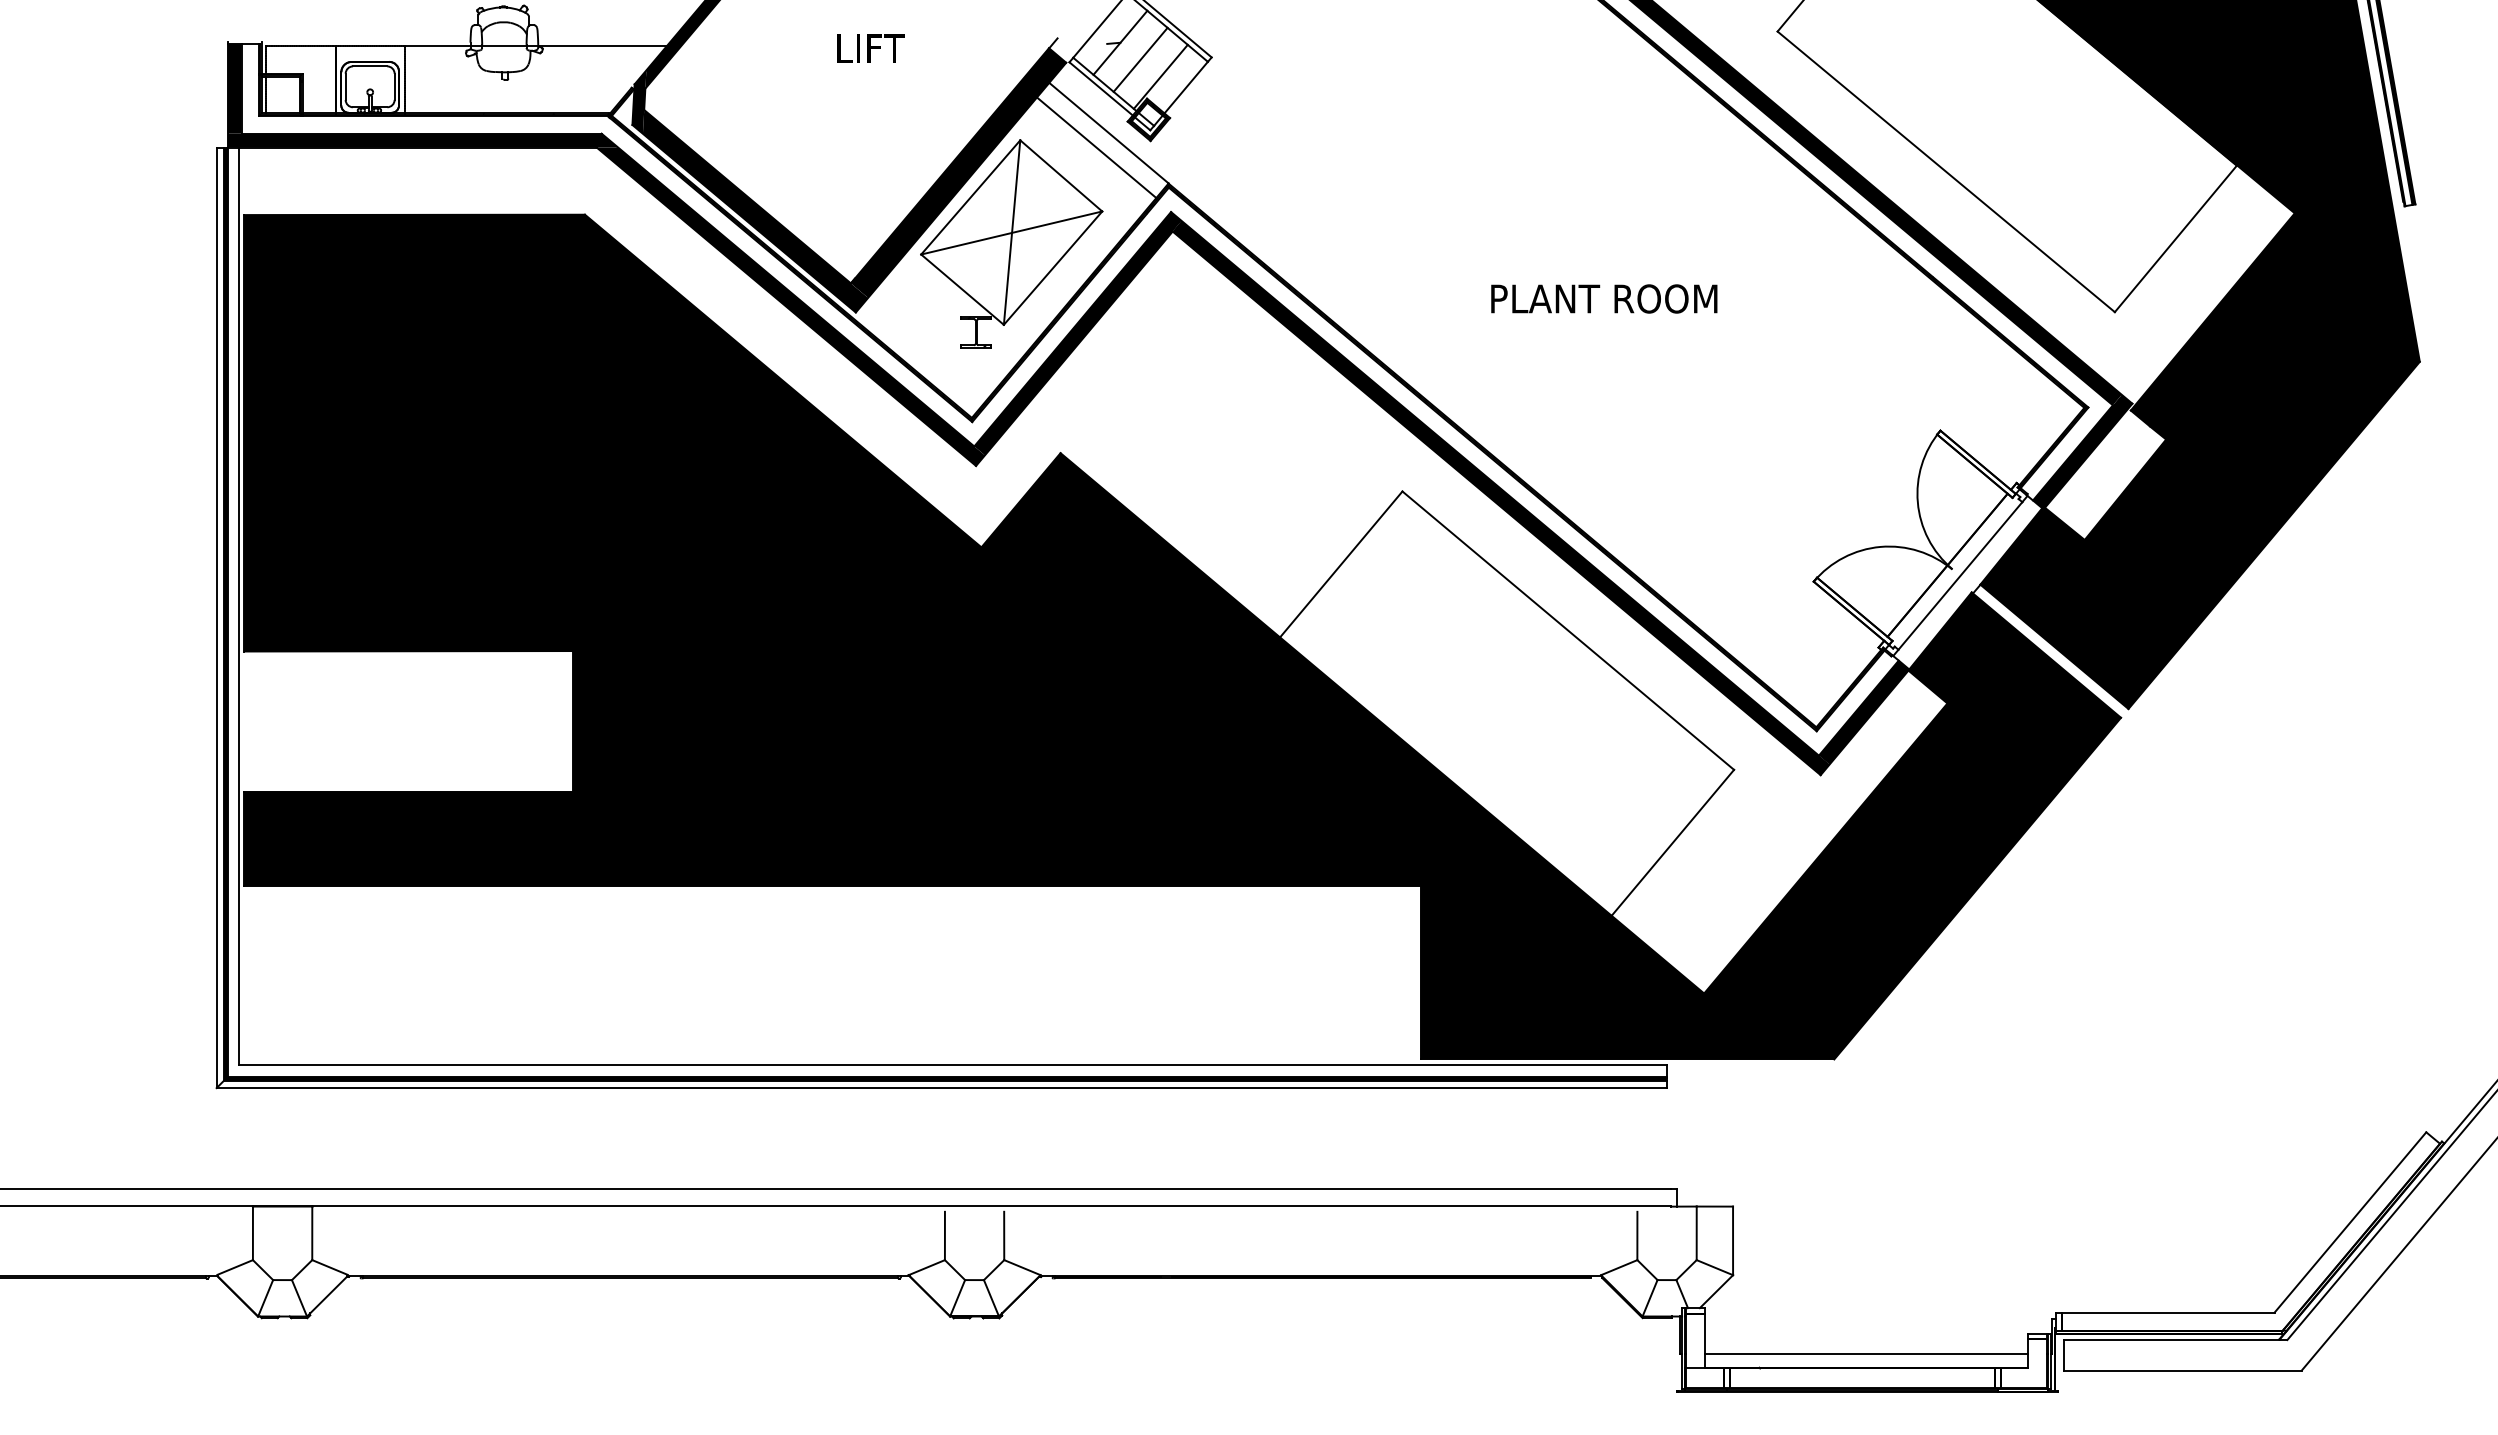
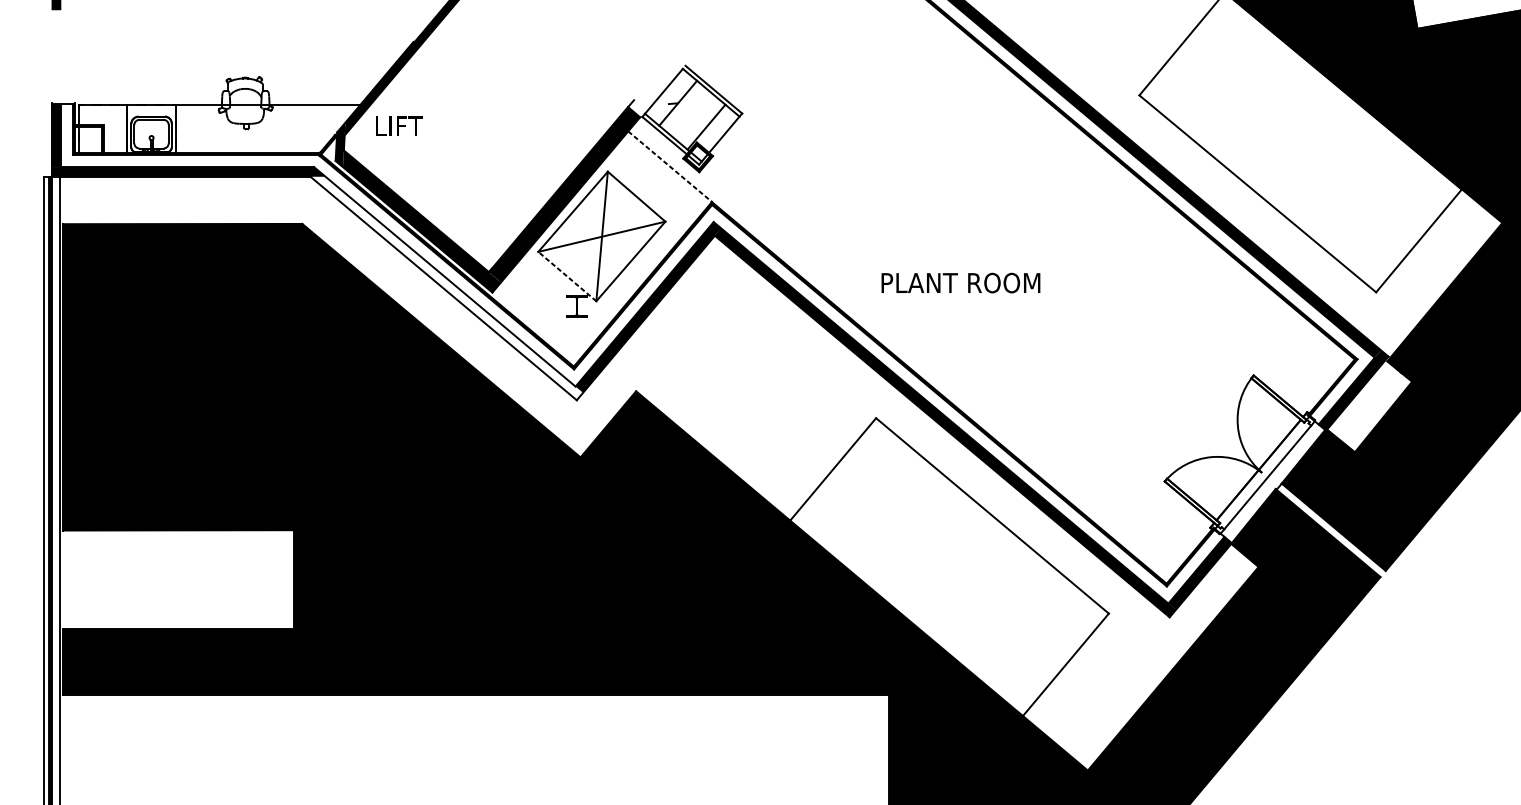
text: (870, 48) -> (398, 126), moved
line: (1140, 59) -> (692, 115), removed
line: (1109, 133) -> (670, 166), solid -> dashed
line: (1096, 147) -> (661, 176), removed
line: (962, 289) -> (567, 276), solid -> dashed
text: (1604, 298) -> (961, 282), moved
fill: (790, 306) -> (446, 288), removed

